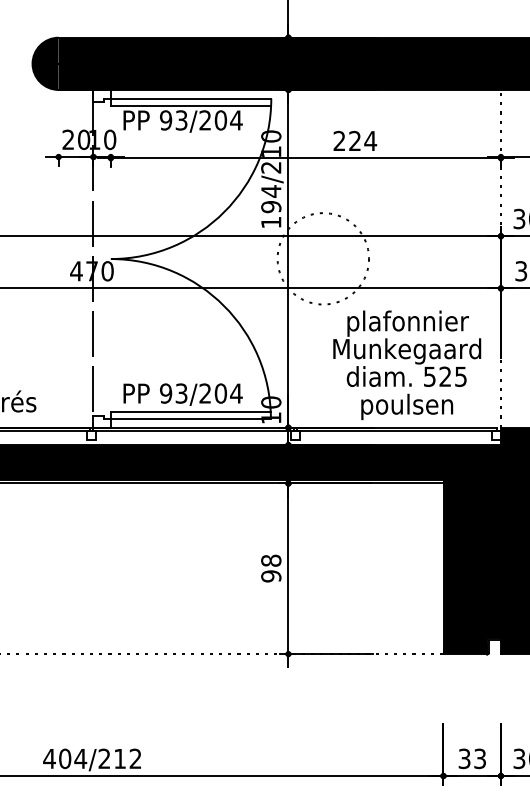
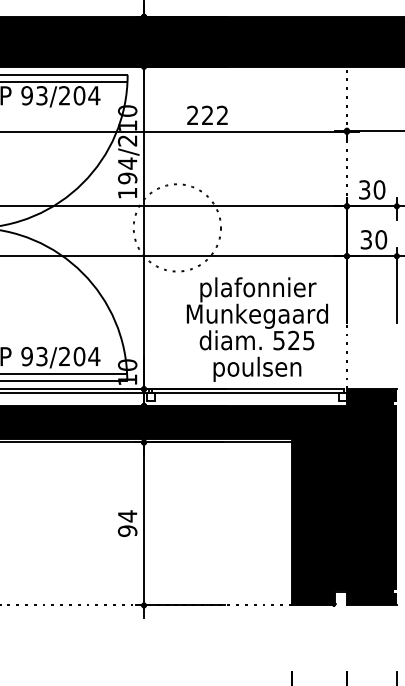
text: (370, 140) -> (222, 114), 224 -> 222
text: (271, 560) -> (127, 516), 98 -> 94

